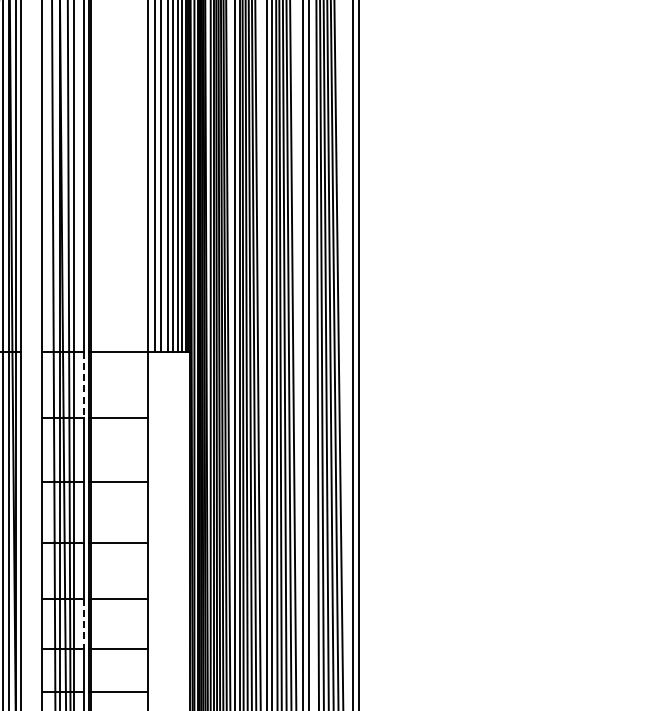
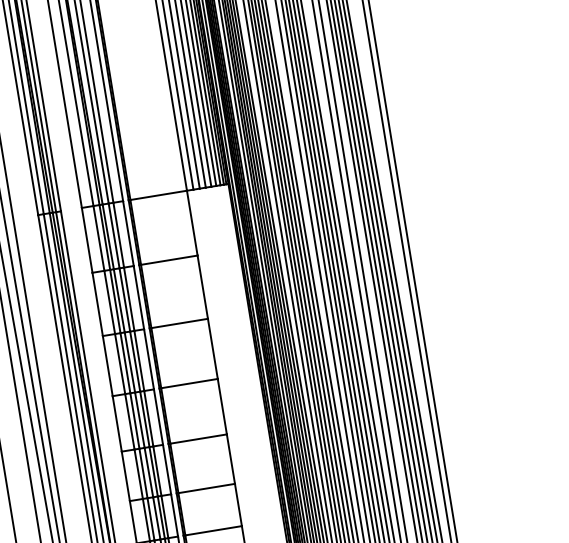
line: (83, 384) -> (128, 233), dashed -> solid
line: (83, 624) -> (166, 470), dashed -> solid

